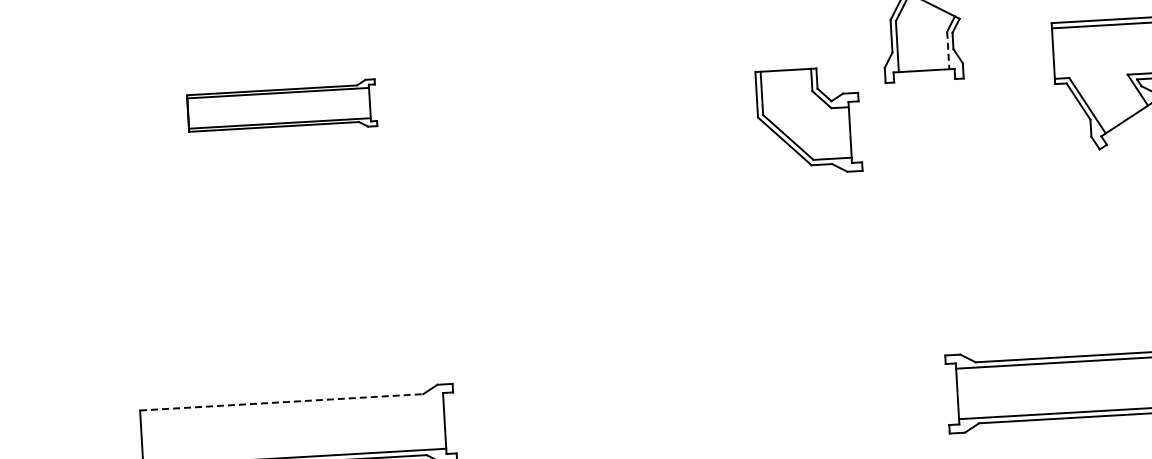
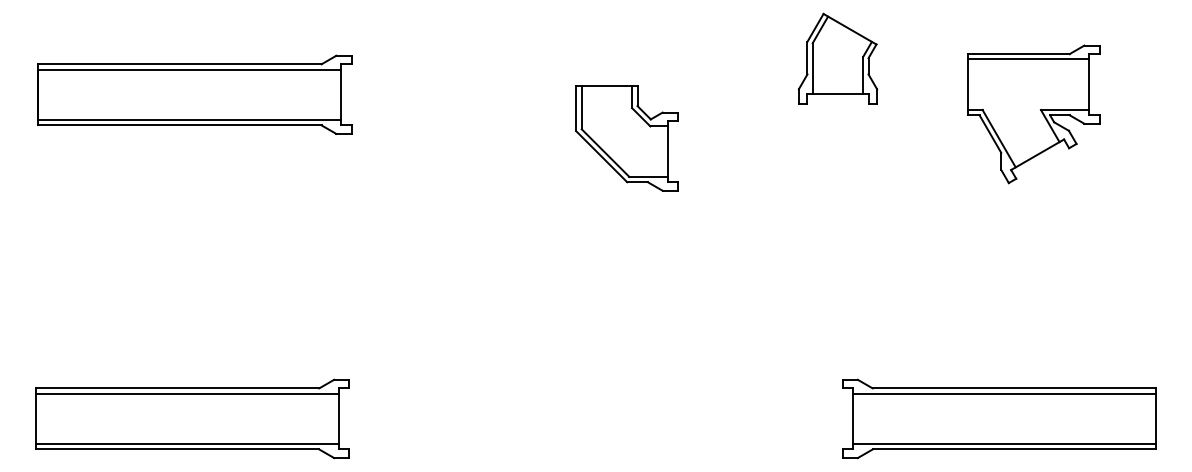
line: (948, 50) -> (863, 75), dashed -> solid
part: (281, 107) -> (194, 94), size x1.67
part: (808, 121) -> (626, 138), moved
line: (281, 402) -> (177, 388), dashed -> solid
line: (291, 406) -> (187, 393), added

